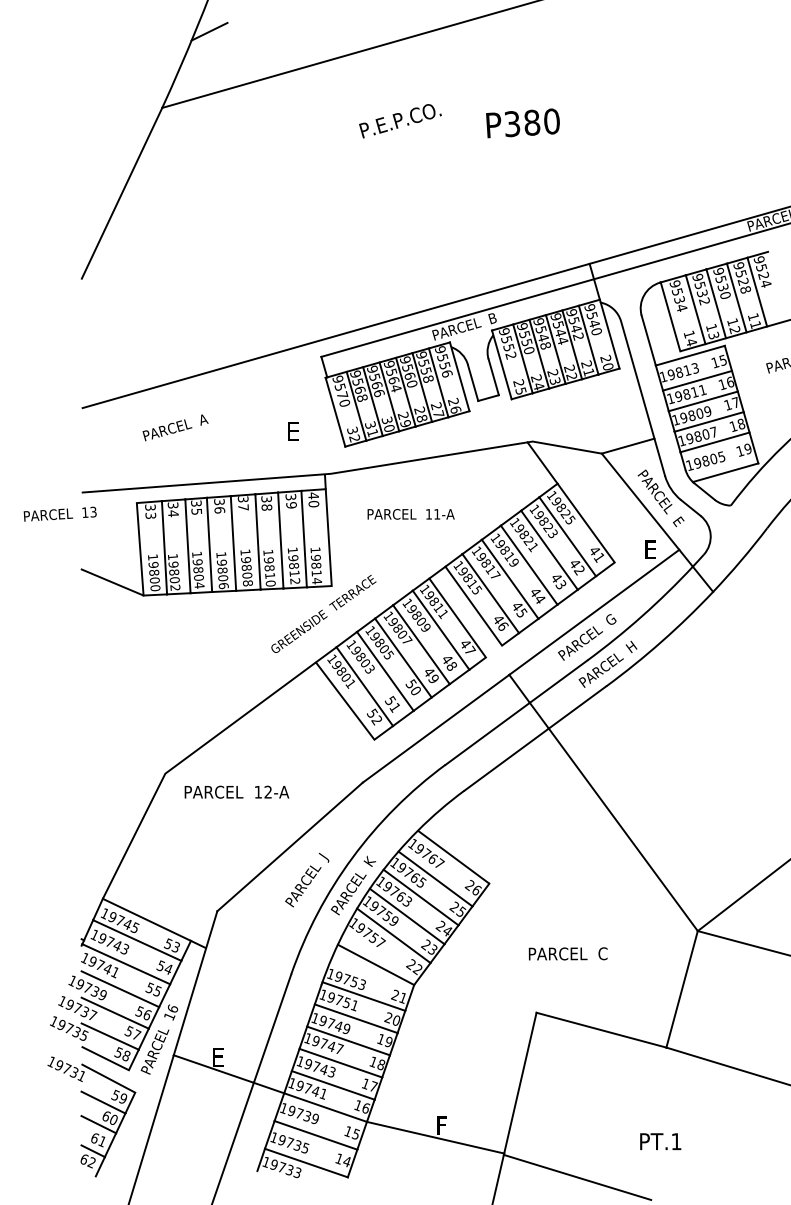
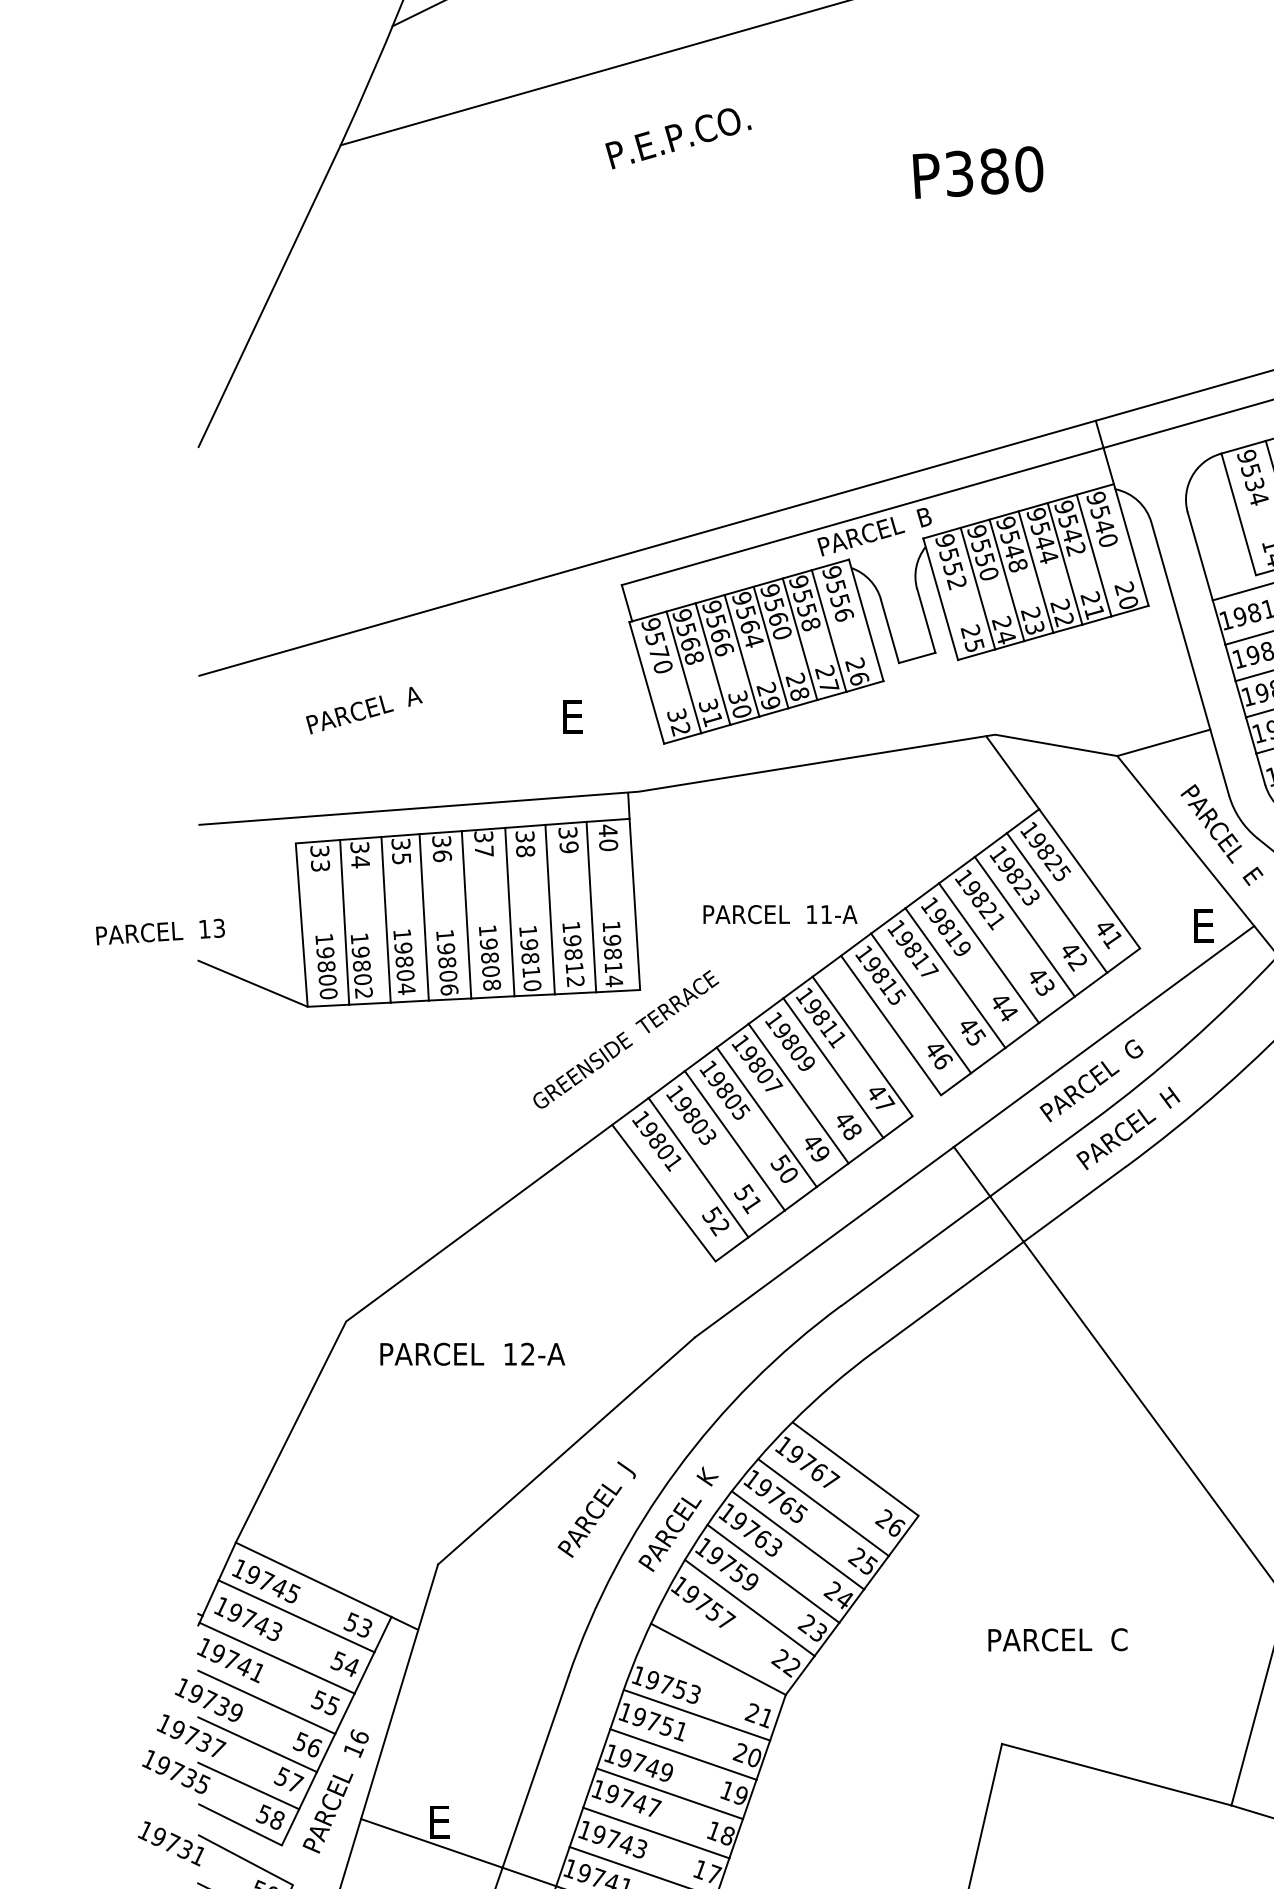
text: (400, 121) -> (678, 139), moved
text: (59, 513) -> (159, 930), moved
text: (410, 514) -> (779, 914), moved

